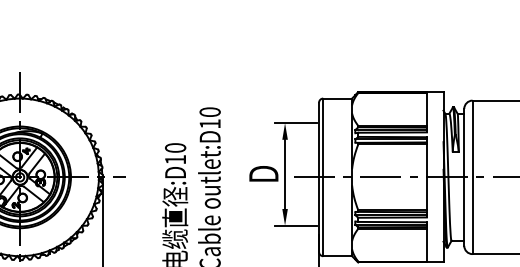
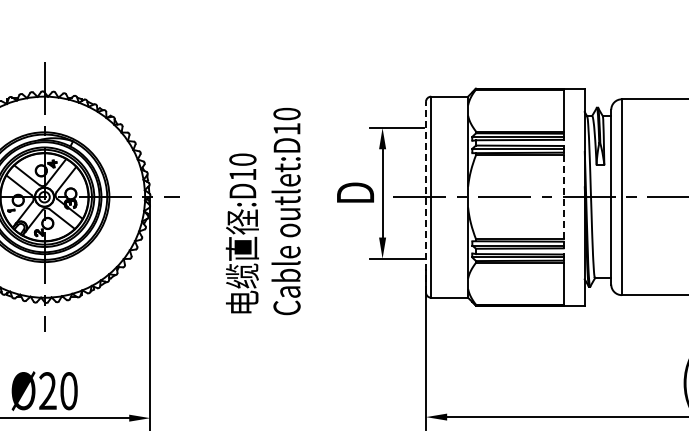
line: (318, 176) -> (425, 196), solid -> dashed
line: (426, 176) -> (563, 196), solid -> dashed

